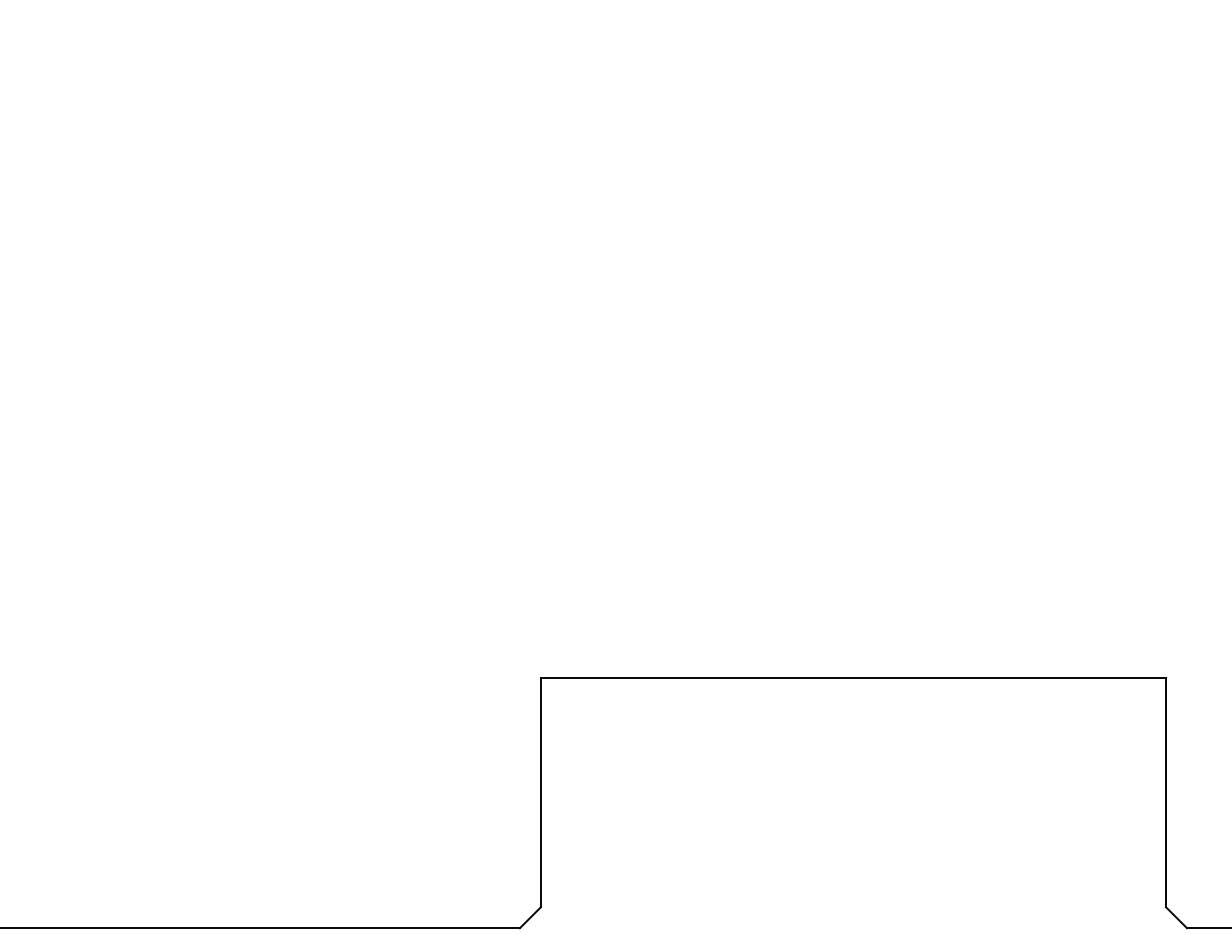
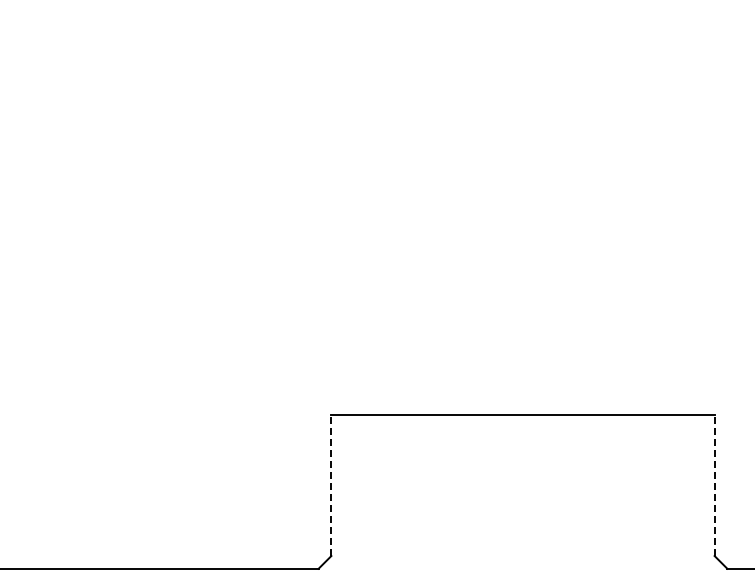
line: (540, 792) -> (331, 485), solid -> dashed
line: (1166, 792) -> (714, 485), solid -> dashed

